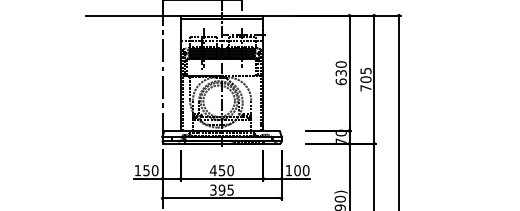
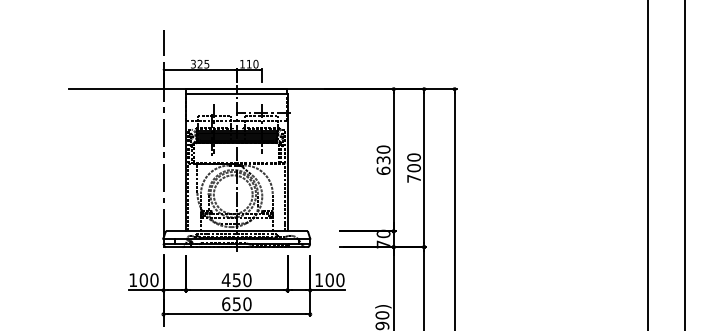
text: (365, 70) -> (413, 157), 705 -> 700
text: (146, 170) -> (143, 280), 150 -> 100
text: (221, 190) -> (236, 304), 395 -> 650

